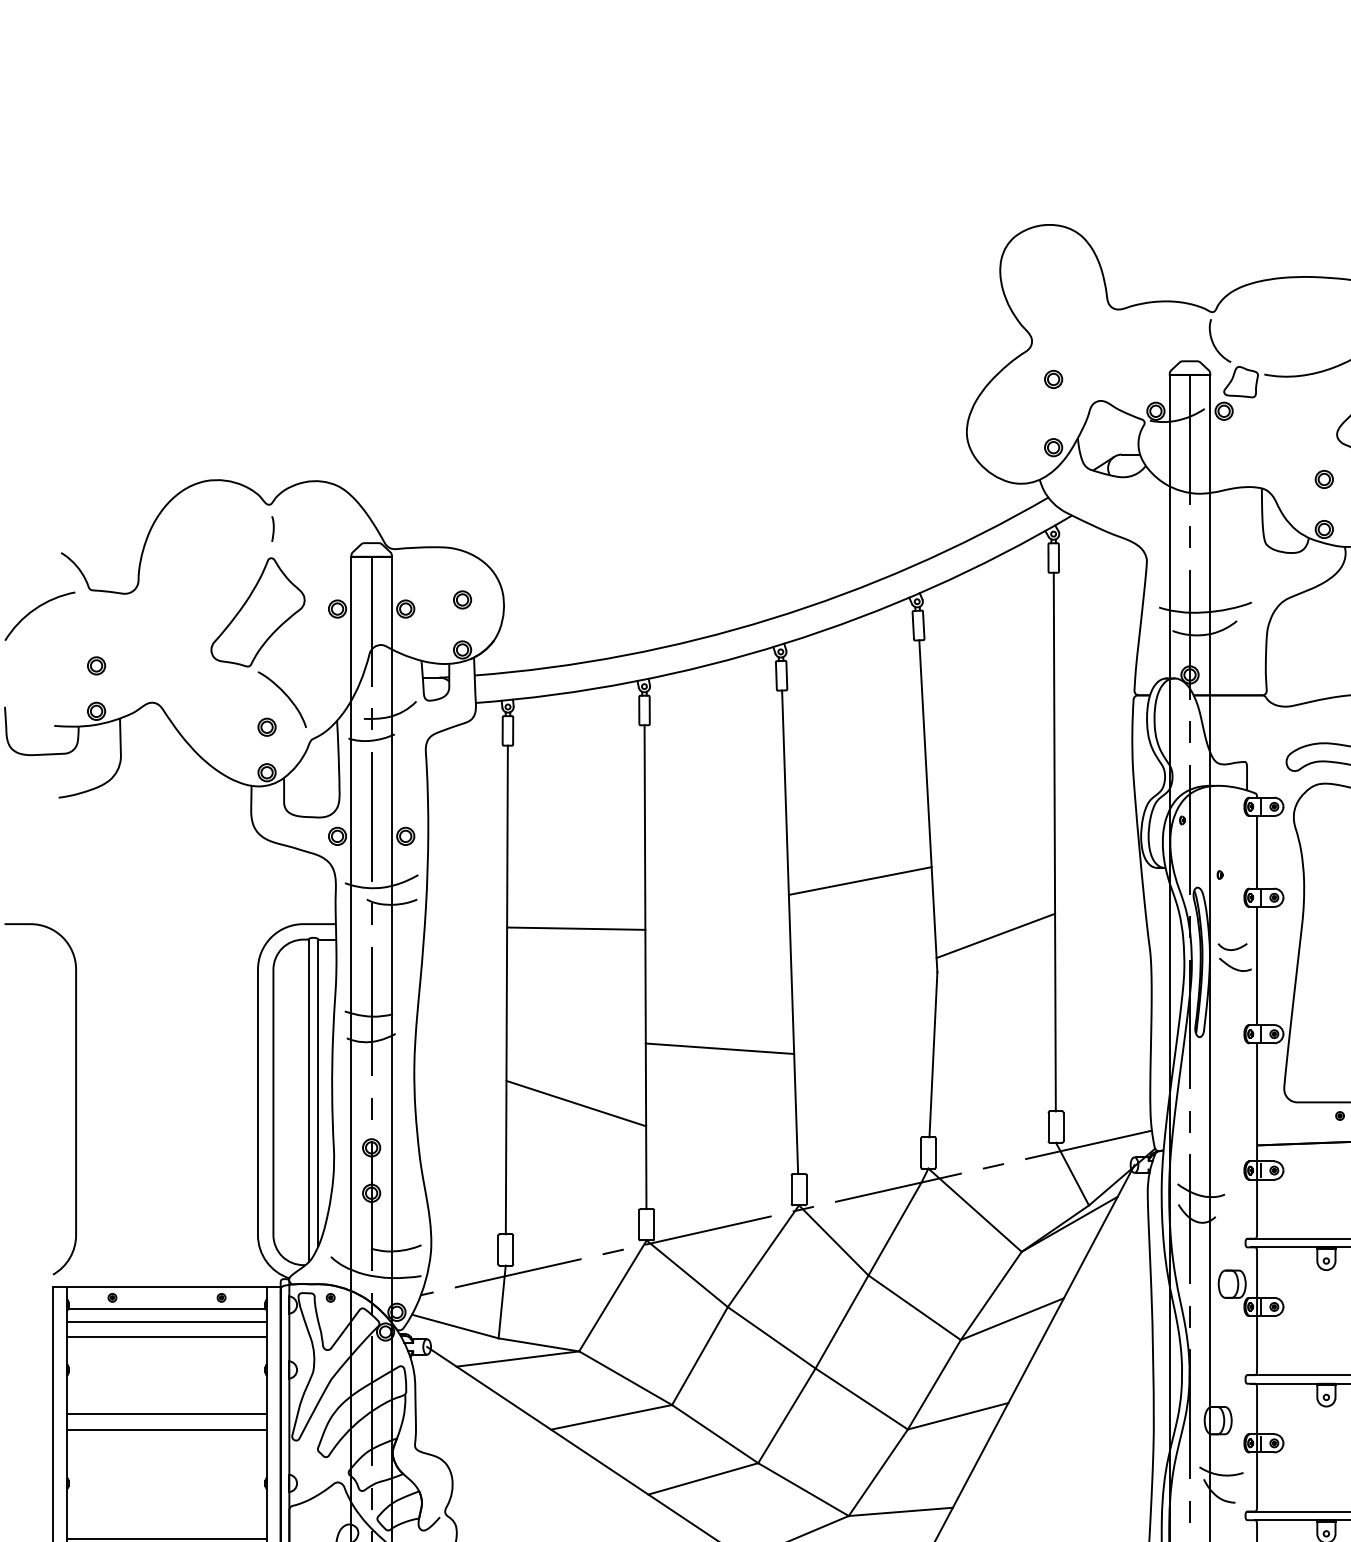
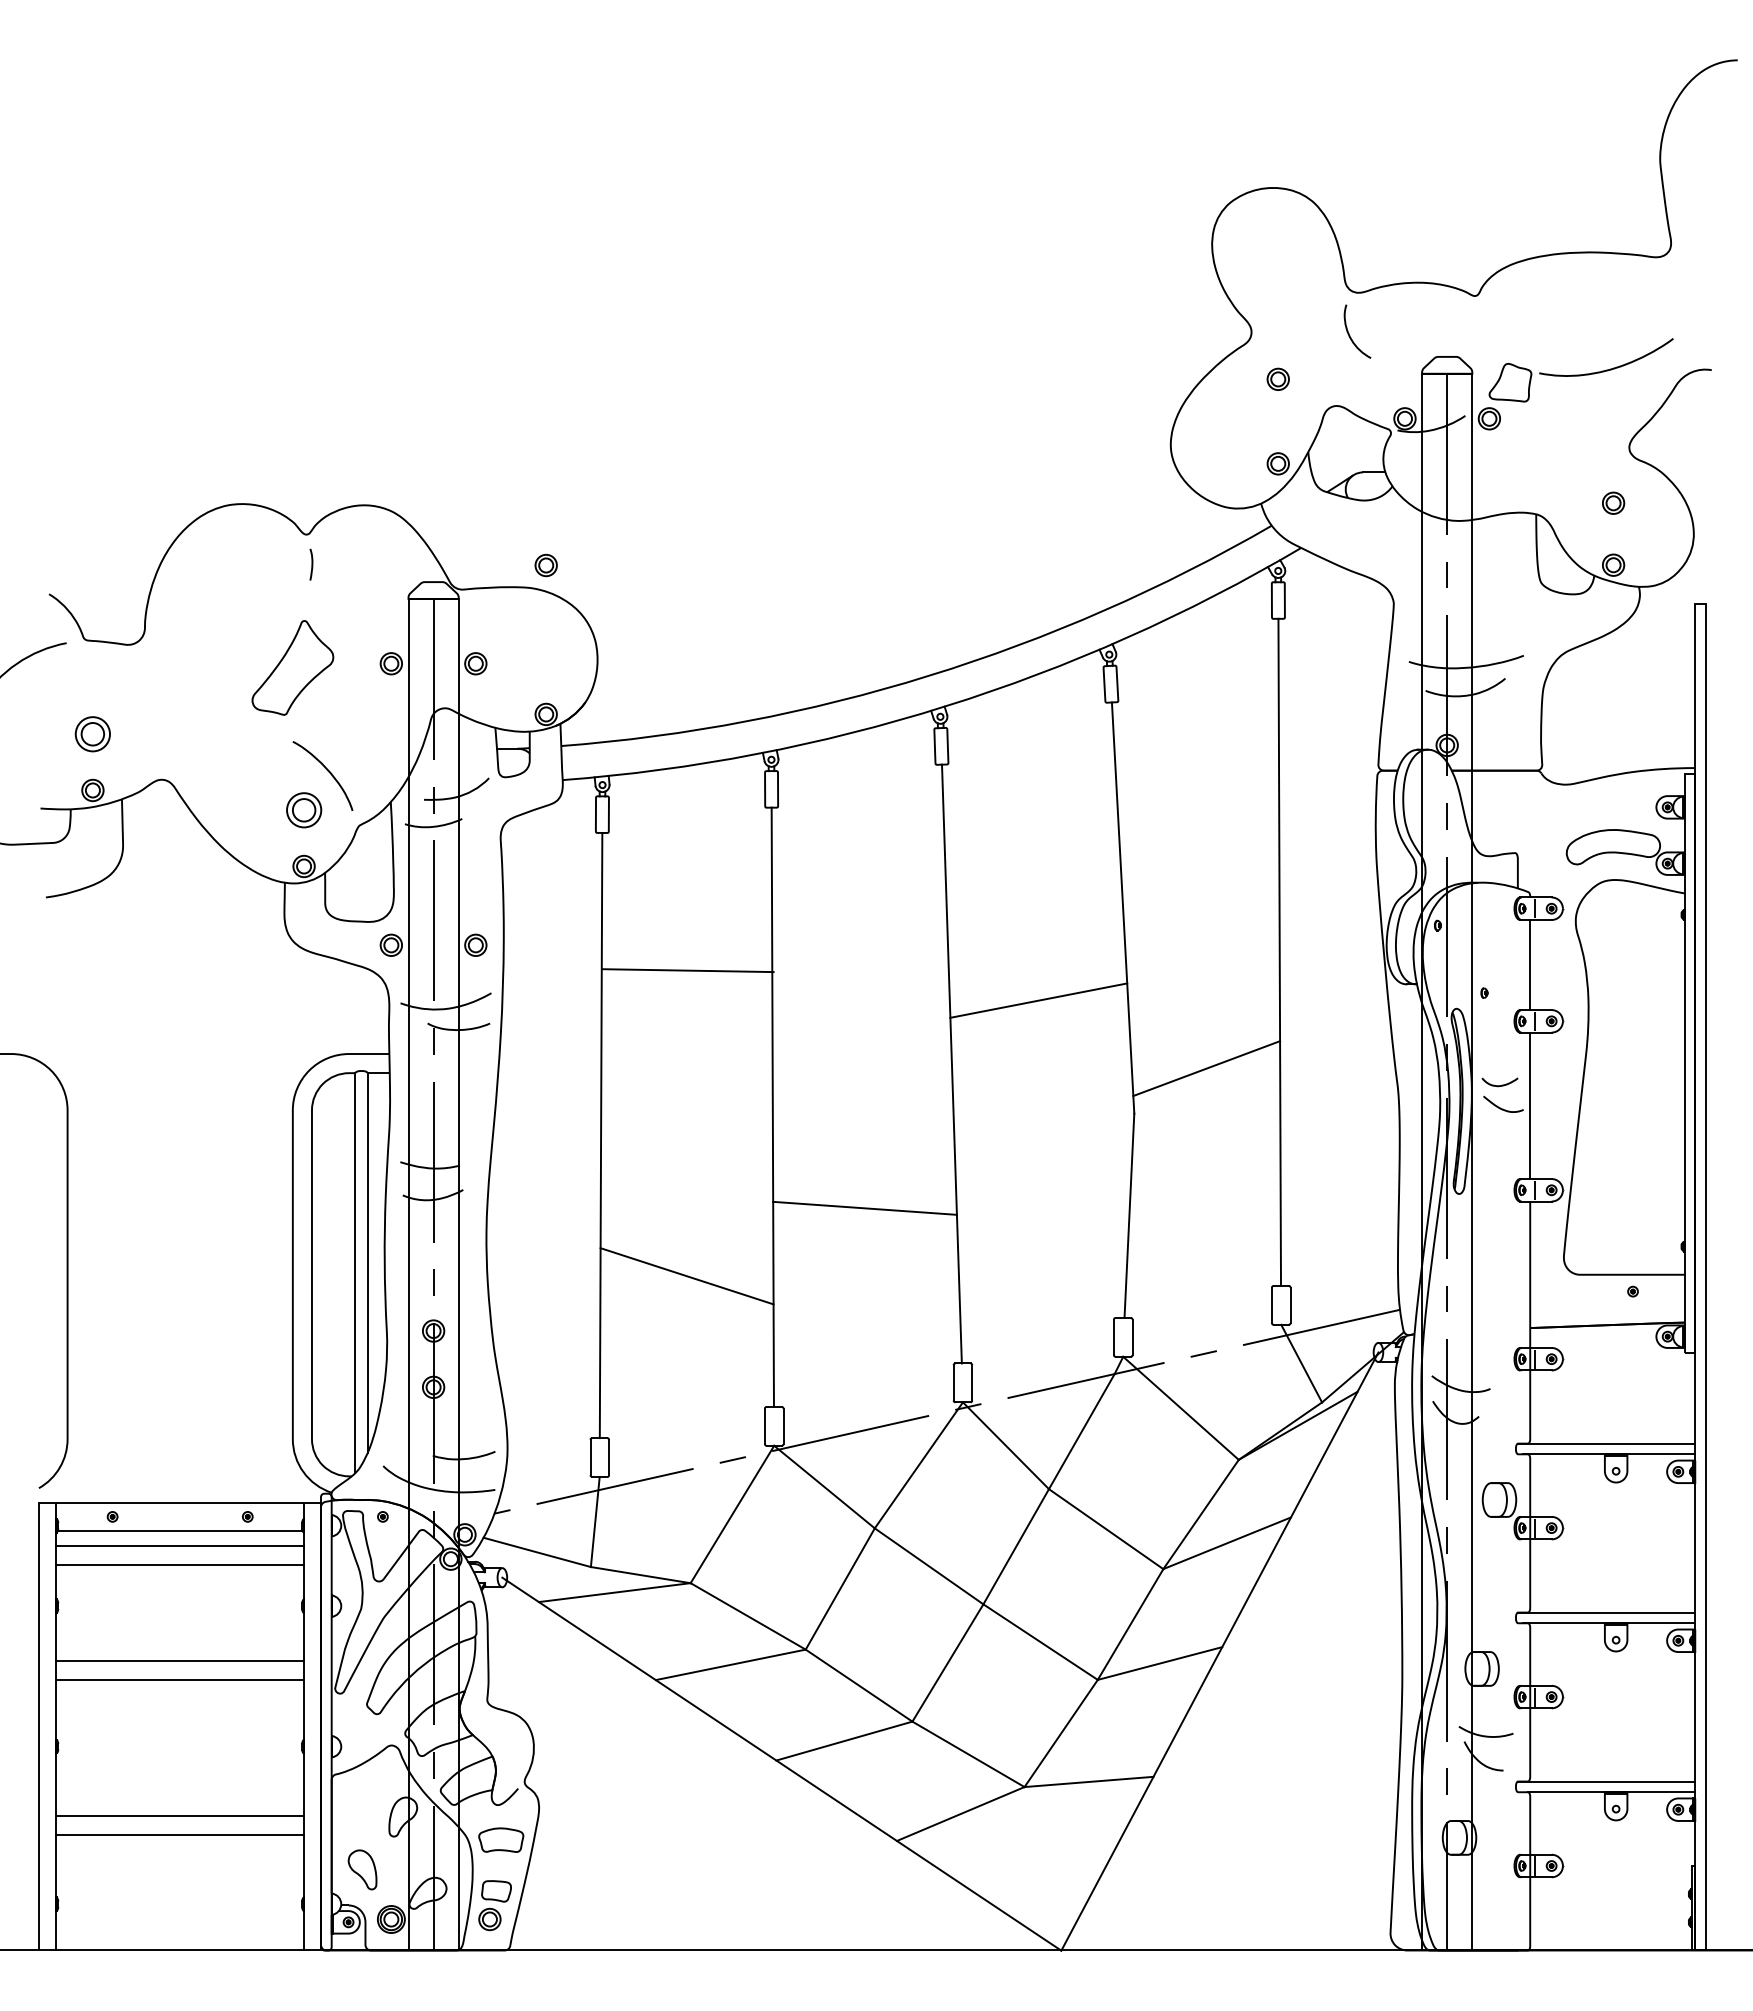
curve: (1214, 344) -> (1350, 335), moved
part: (461, 599) -> (545, 565), moved
part: (257, 612) -> (292, 667), size x0.7
part: (96, 665) -> (92, 733), size x1.6
part: (266, 726) -> (303, 809), size x1.6
line: (575, 928) -> (687, 970), moved

